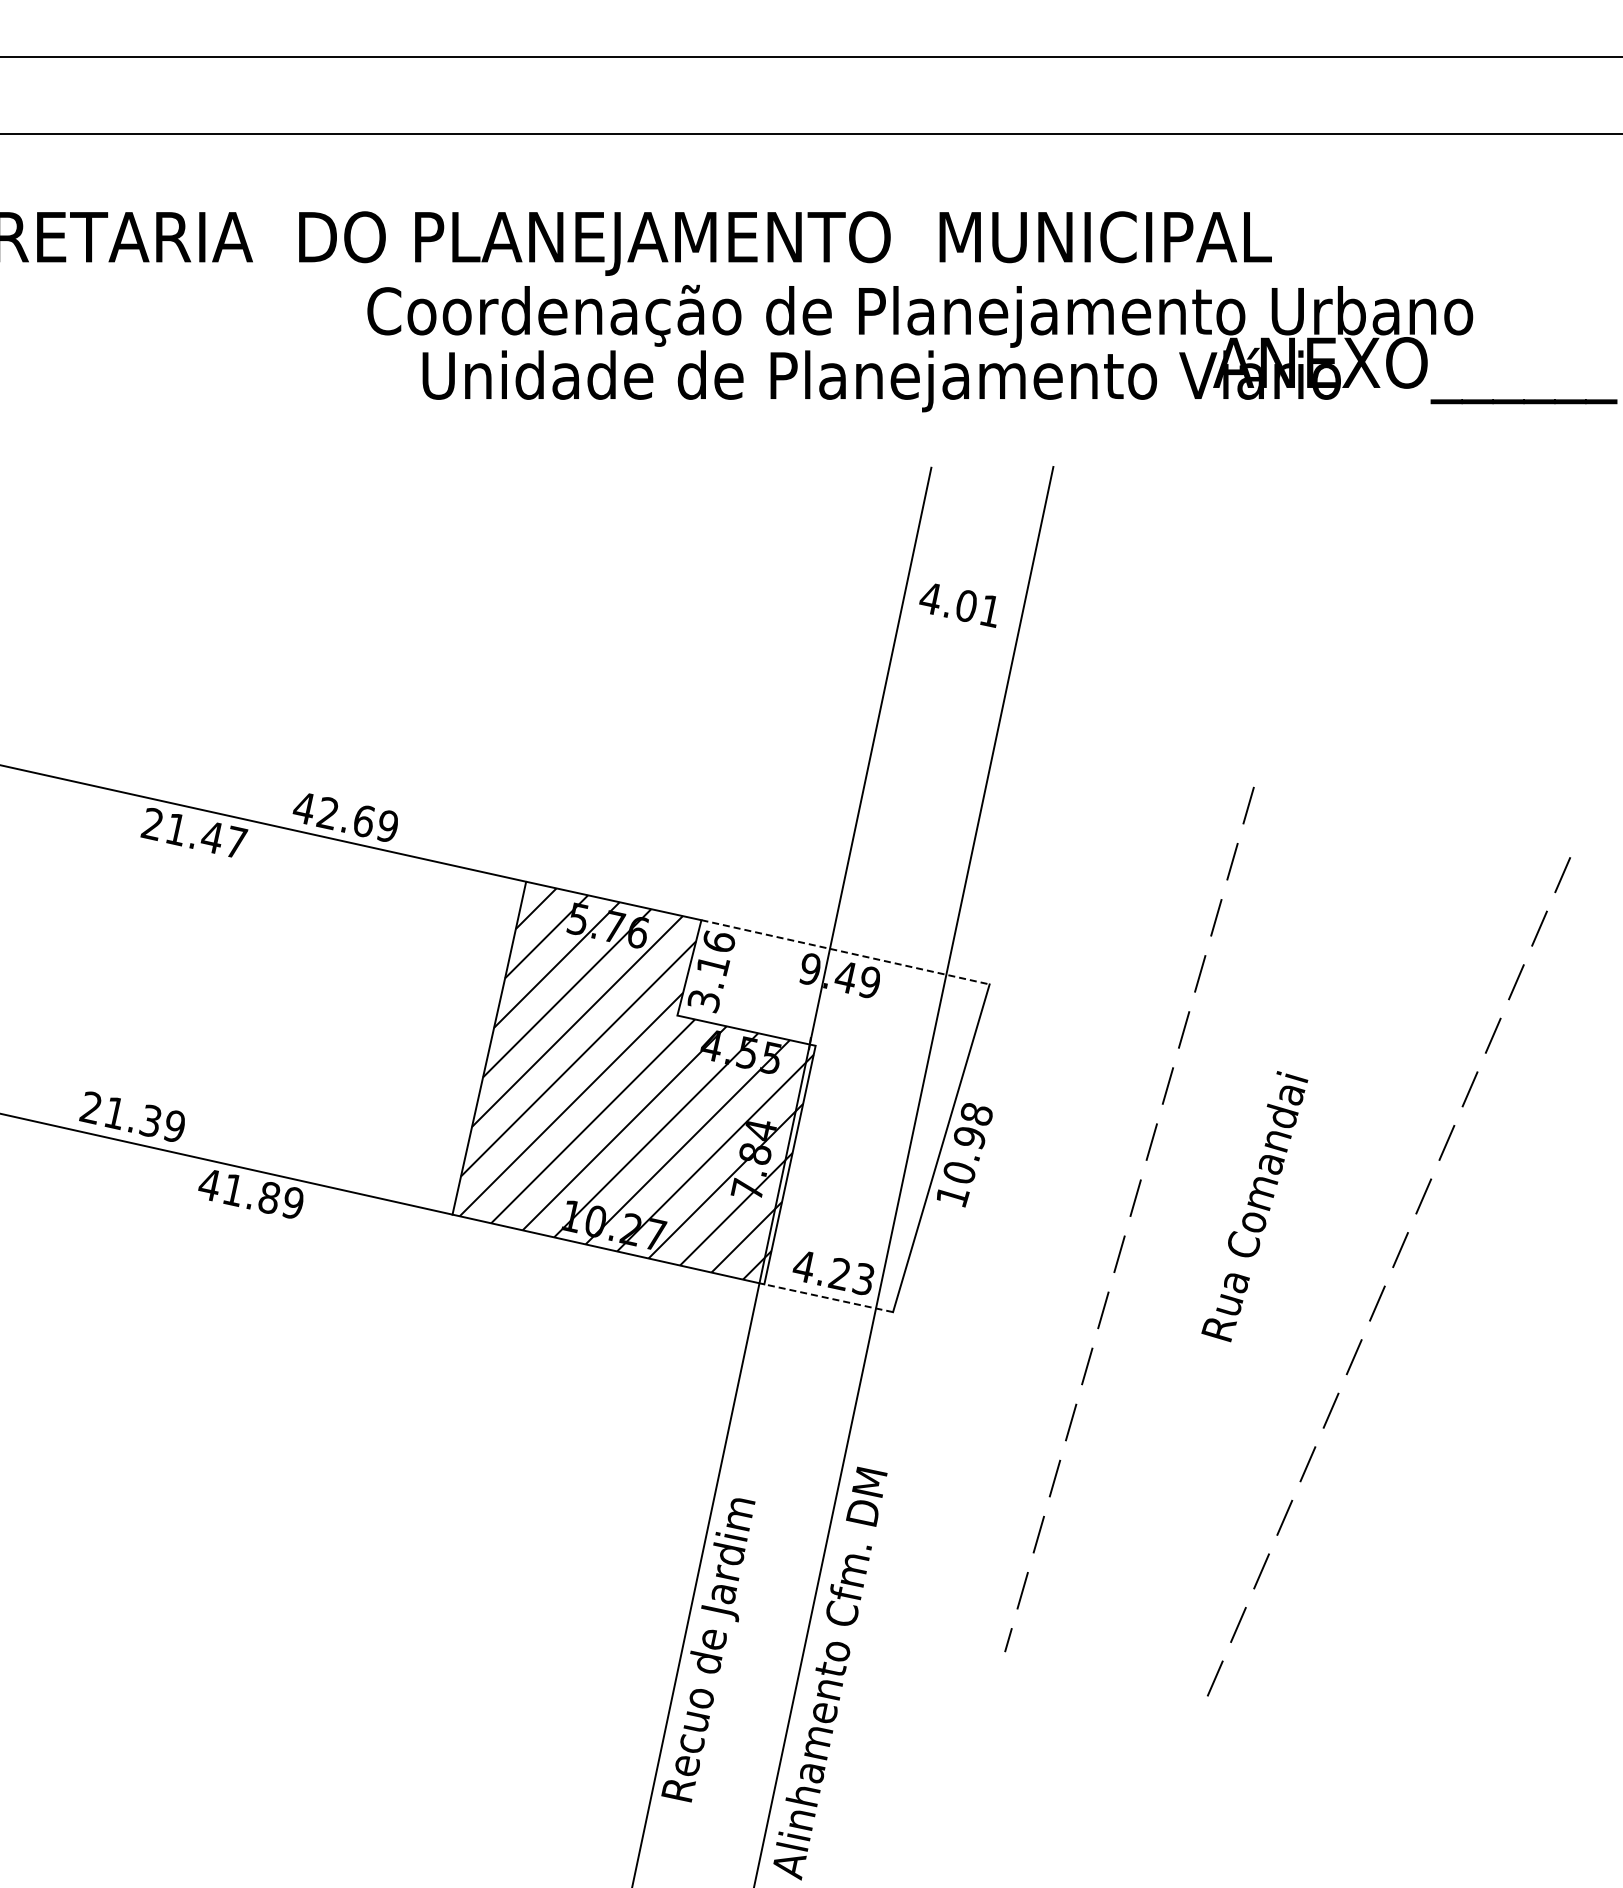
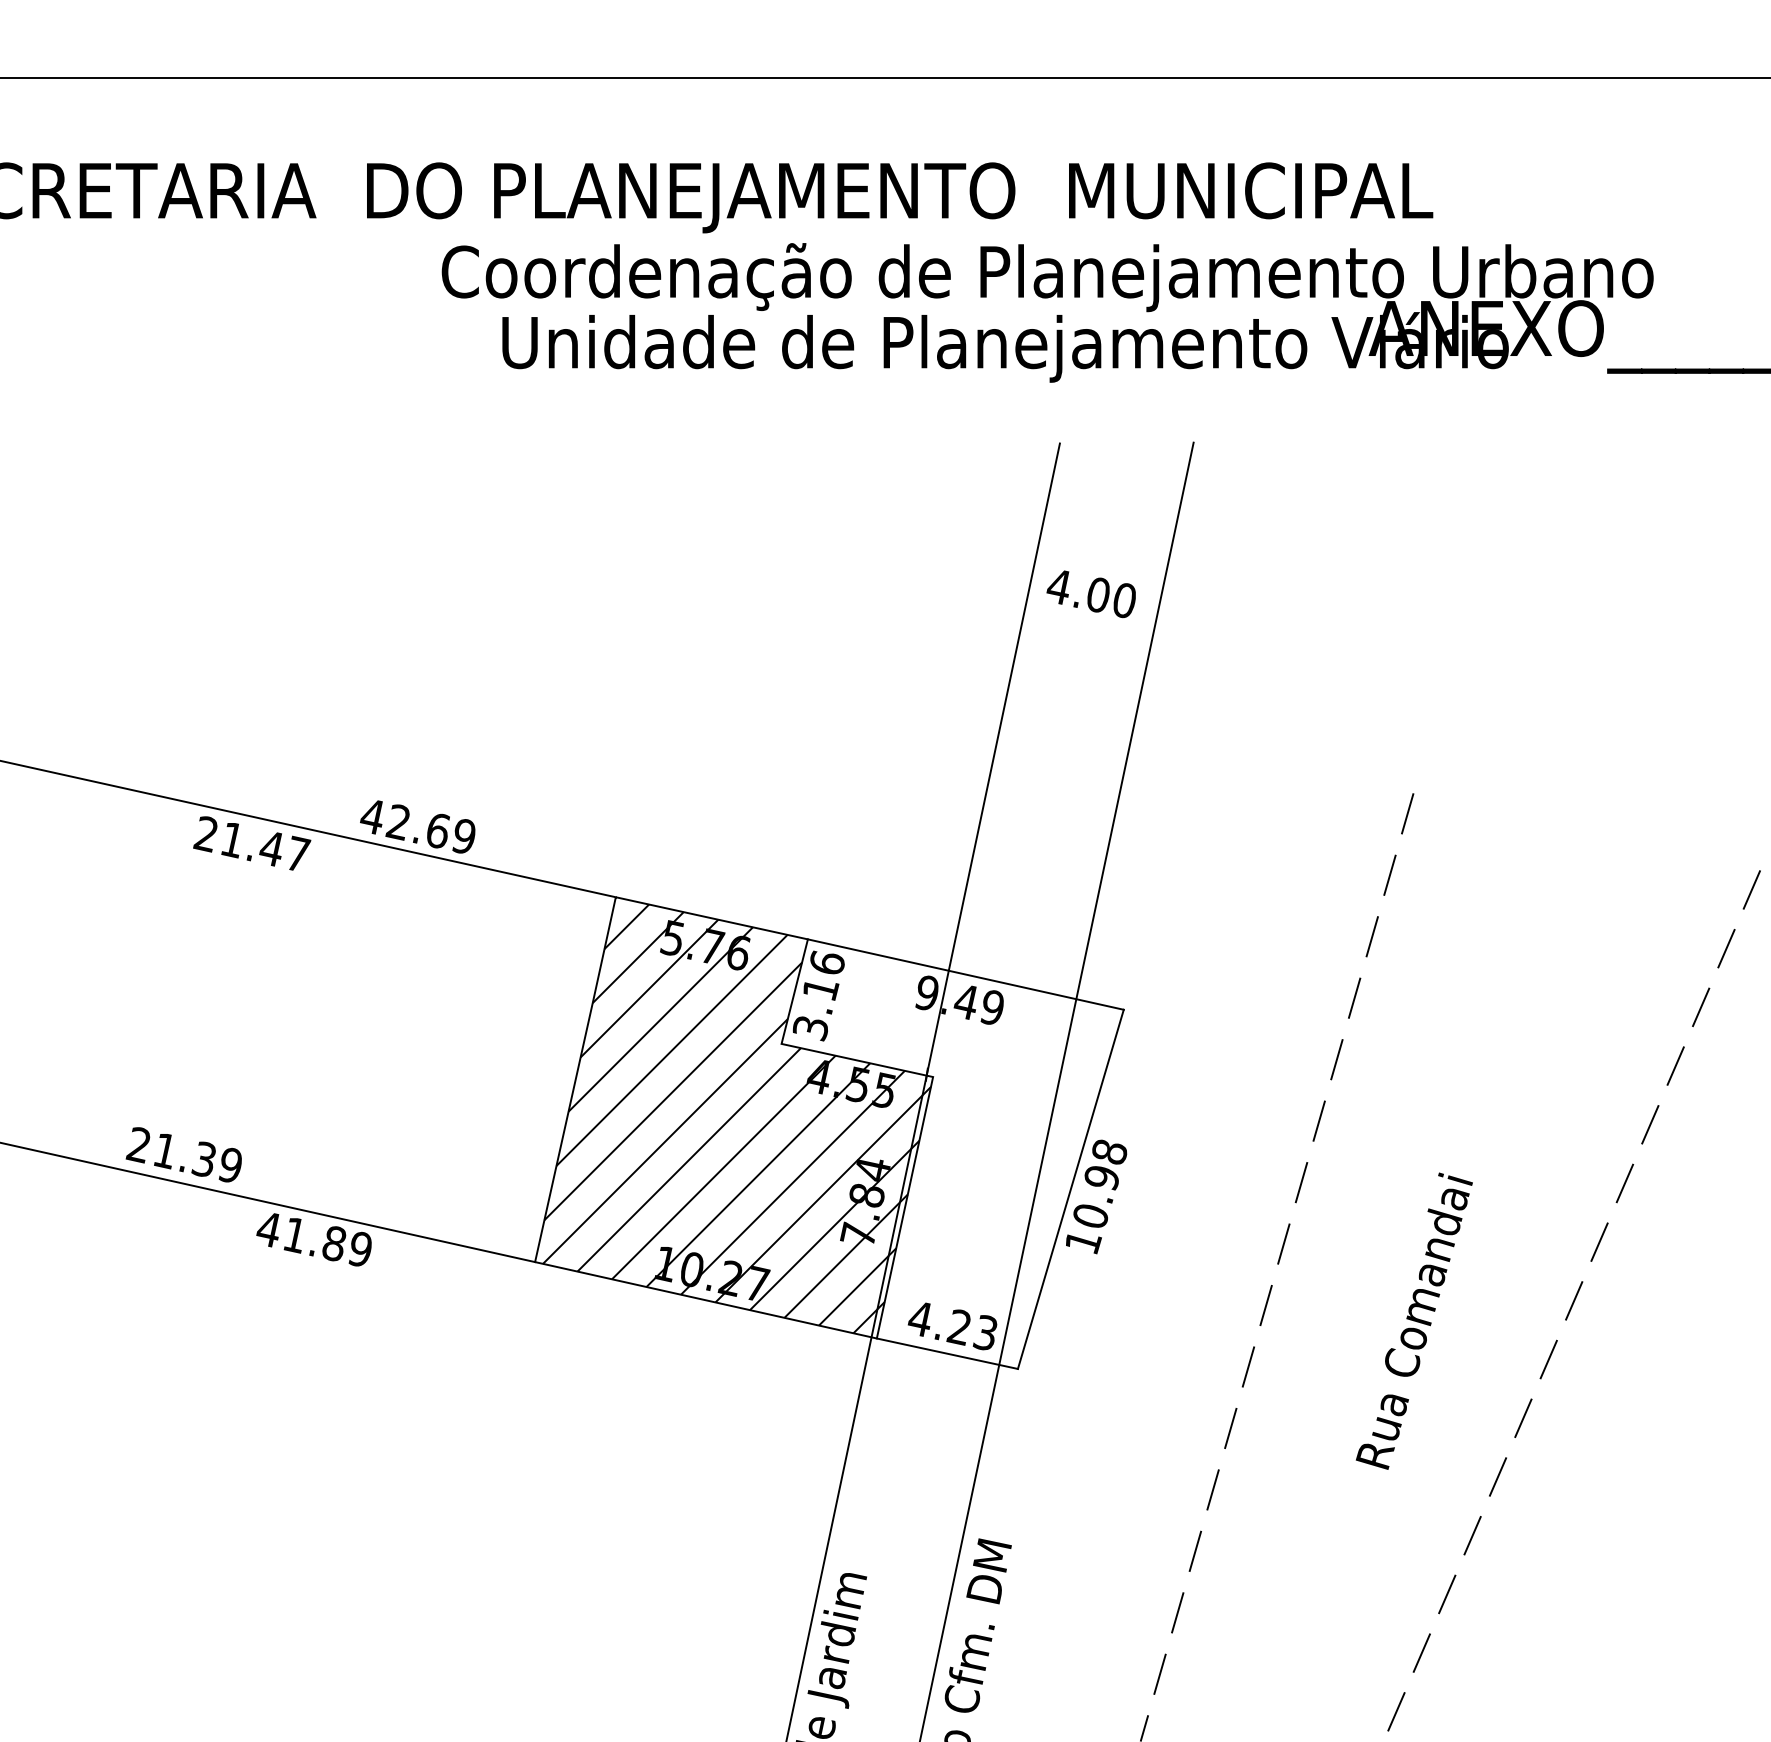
text: (990, 611) -> (1124, 601), 4.01 -> 4.00
line: (845, 952) -> (965, 974), dashed -> solid
text: (1254, 1206) -> (1414, 1321), moved
line: (828, 1298) -> (947, 1353), dashed -> solid

